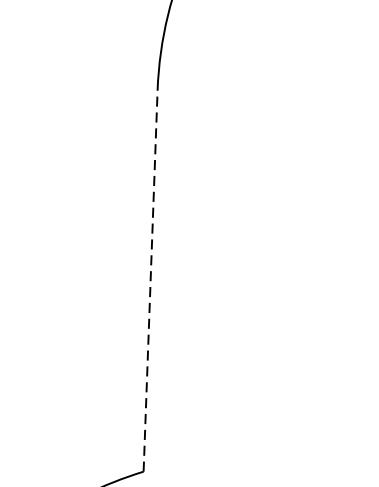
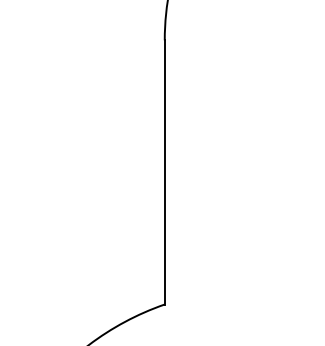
line: (150, 279) -> (164, 171), dashed -> solid

